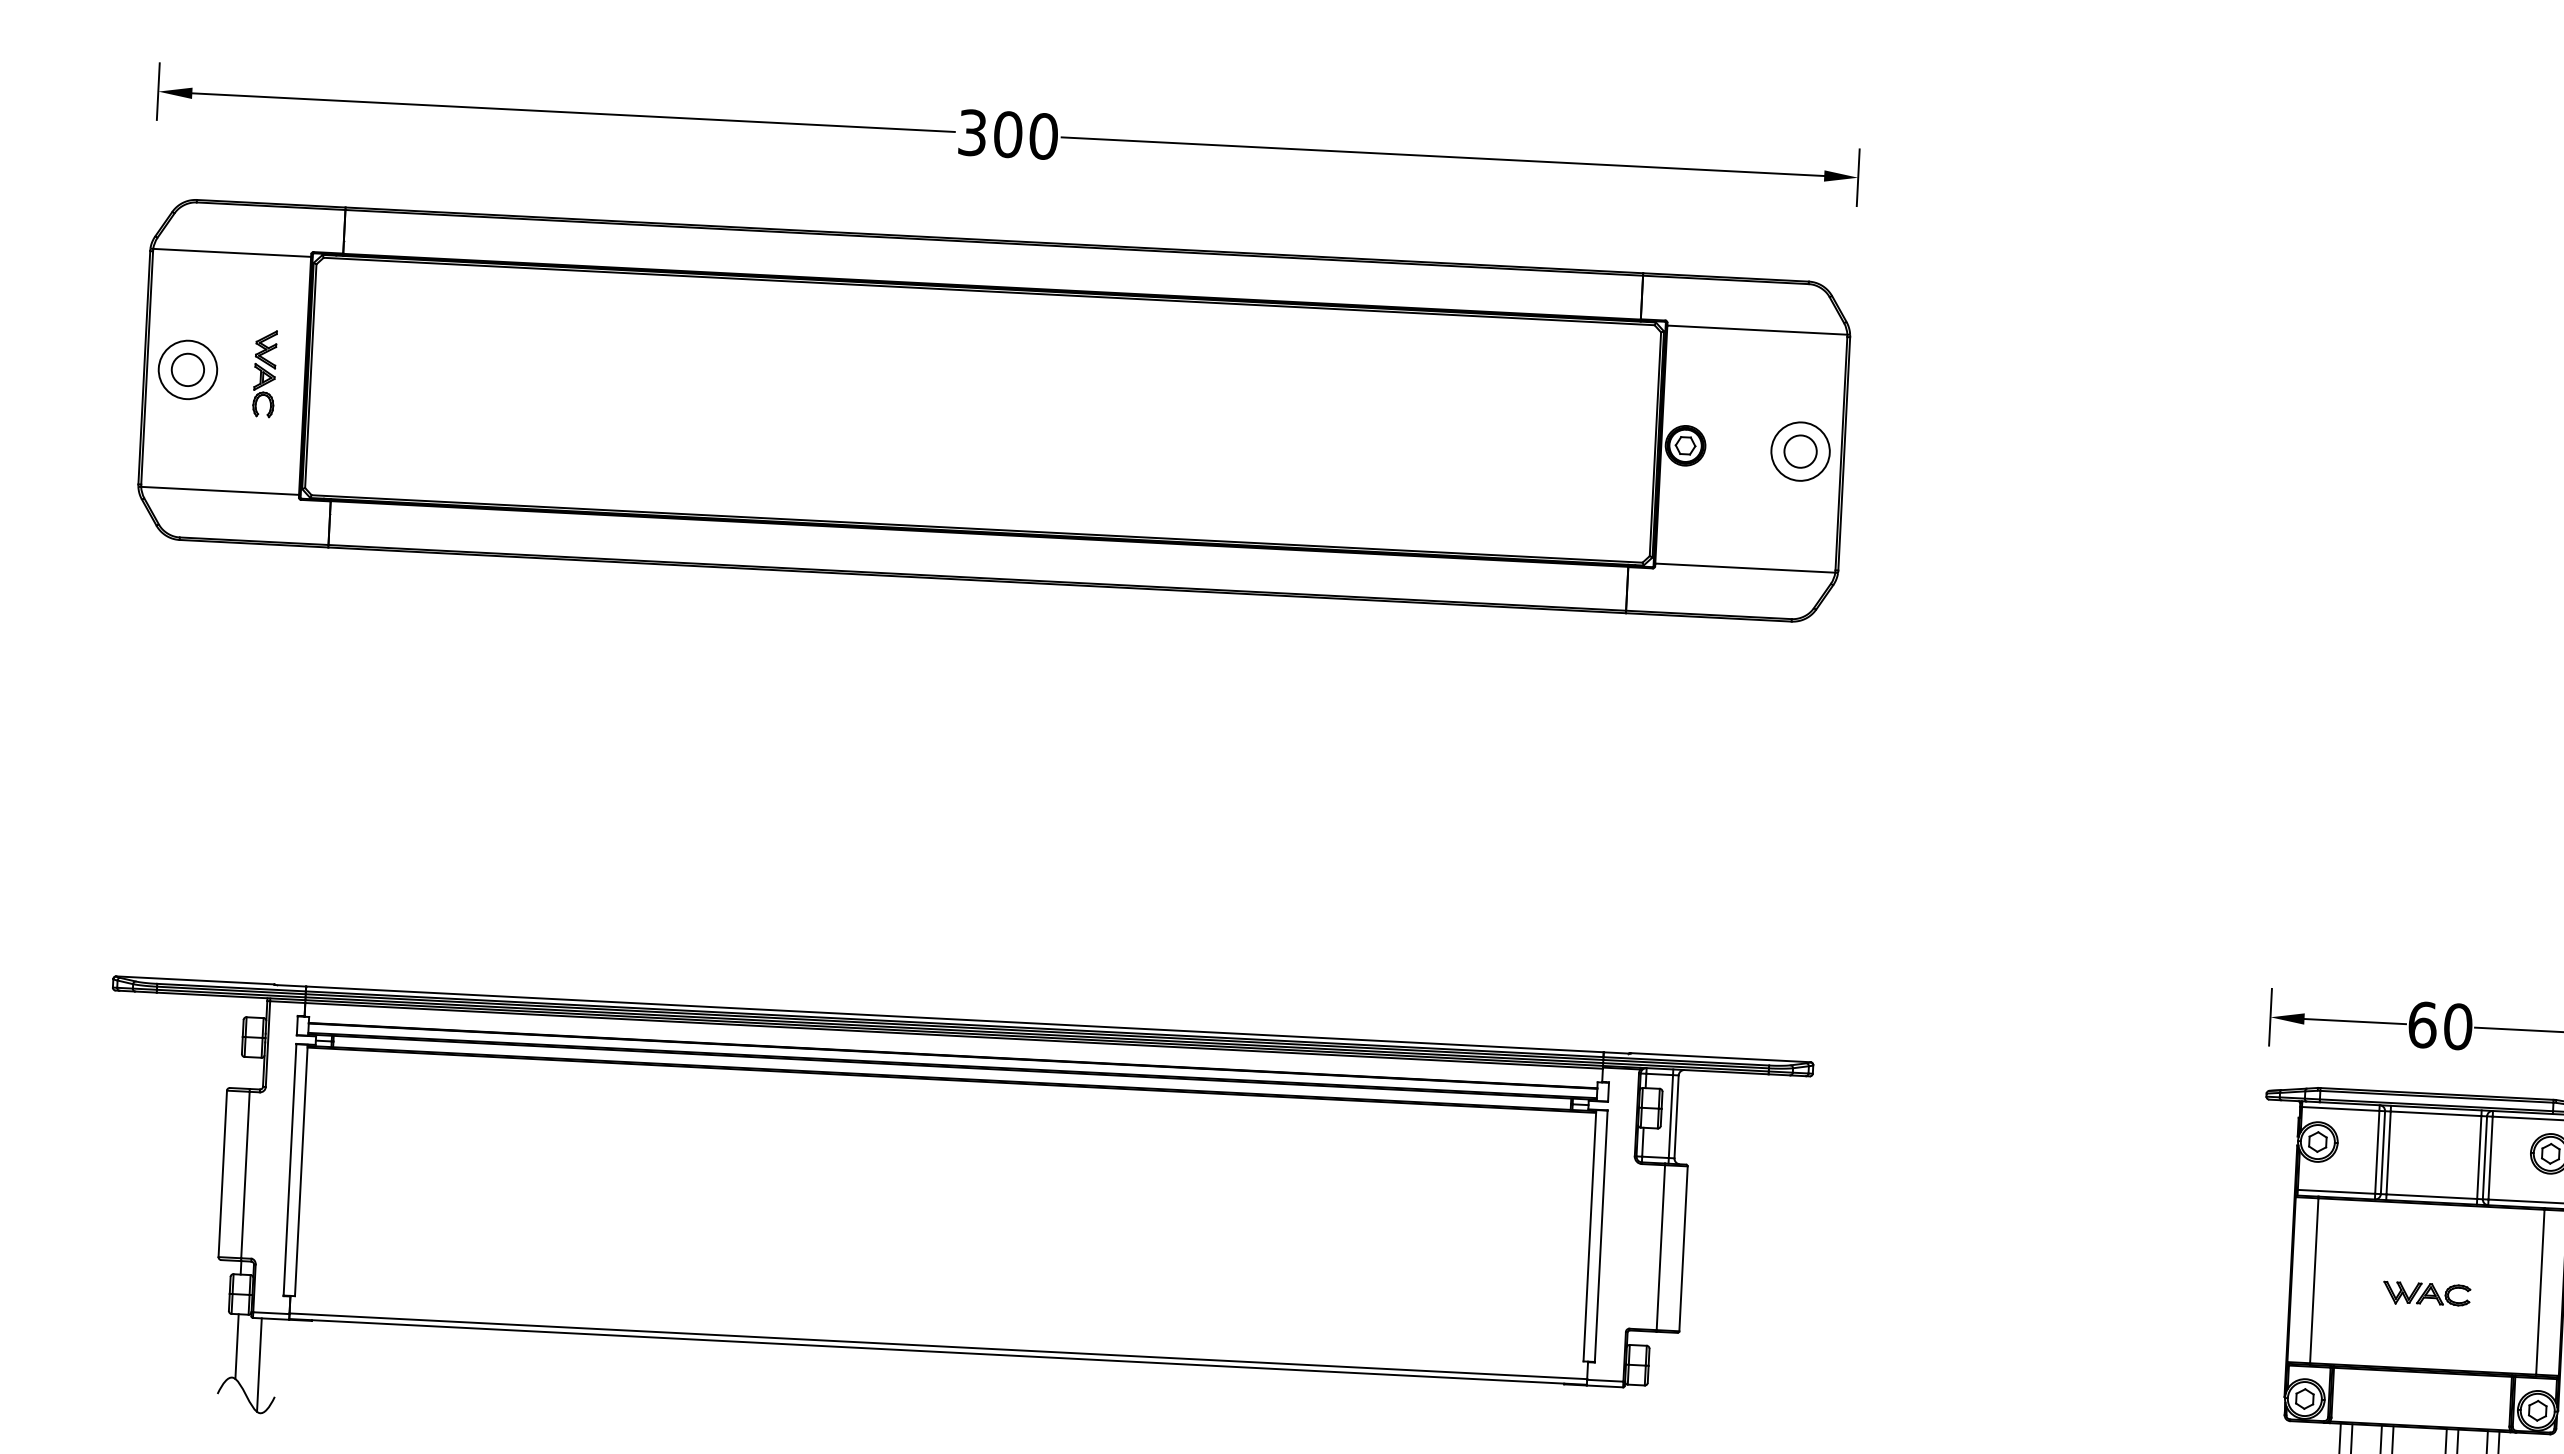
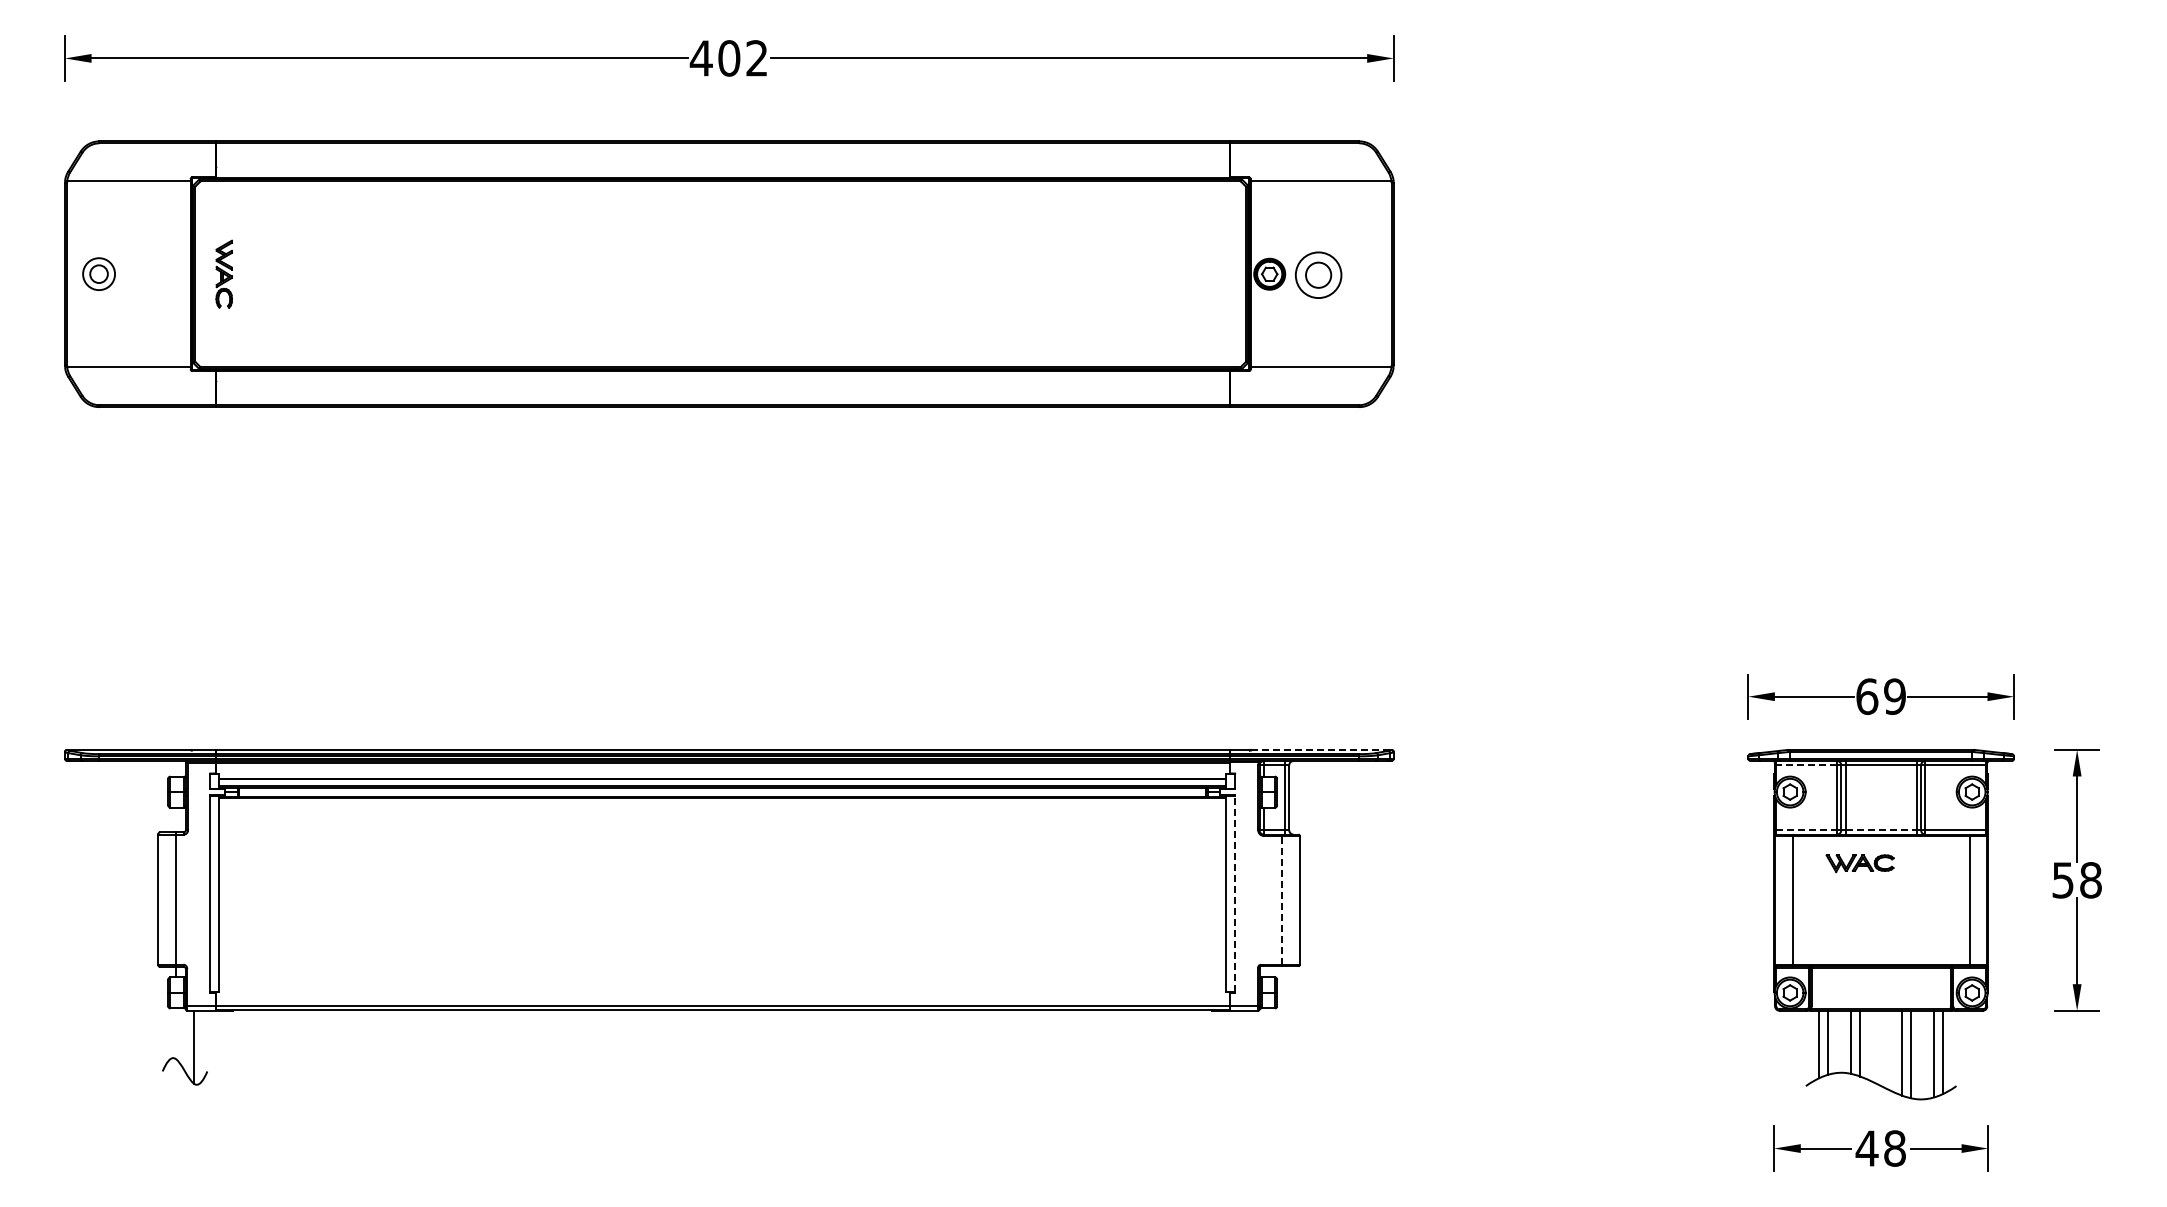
text: (1007, 134) -> (728, 58), 300 -> 402
part: (187, 368) -> (98, 273), size x0.7
part: (263, 372) -> (223, 273), moved
part: (1800, 450) -> (1318, 274), moved
text: (2458, 1026) -> (1895, 696), 60 -> 69
line: (1721, 1057) -> (1321, 749), solid -> dashed
line: (2340, 1109) -> (1806, 765), solid -> dashed
line: (2337, 1192) -> (1807, 830), solid -> dashed
line: (2432, 1197) -> (1881, 830), solid -> dashed
line: (1601, 1235) -> (1235, 893), solid -> dashed
line: (1661, 1246) -> (1282, 899), solid -> dashed
part: (2426, 1294) -> (1859, 863), moved
line: (236, 1346) -> (175, 1033), removed

